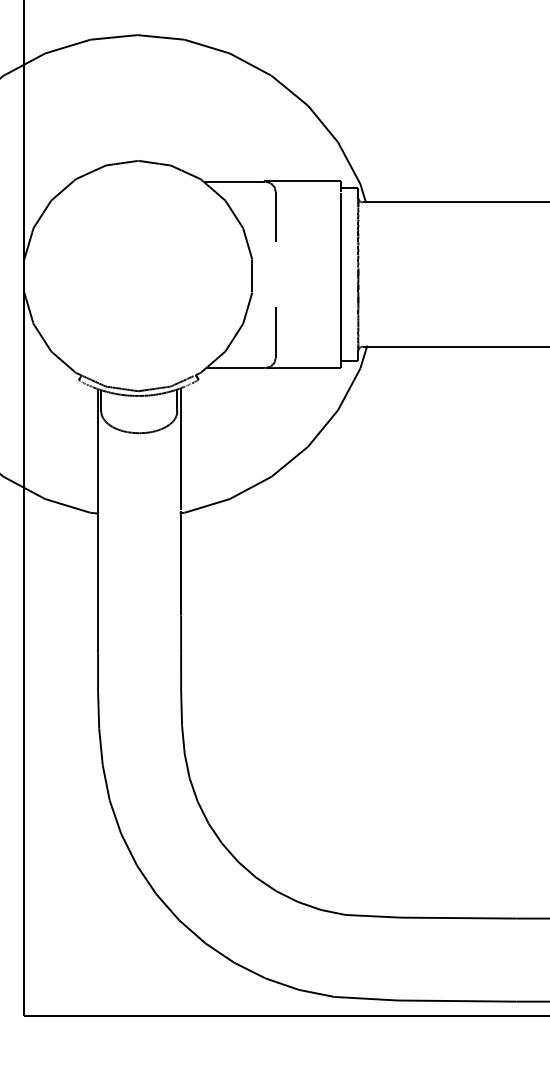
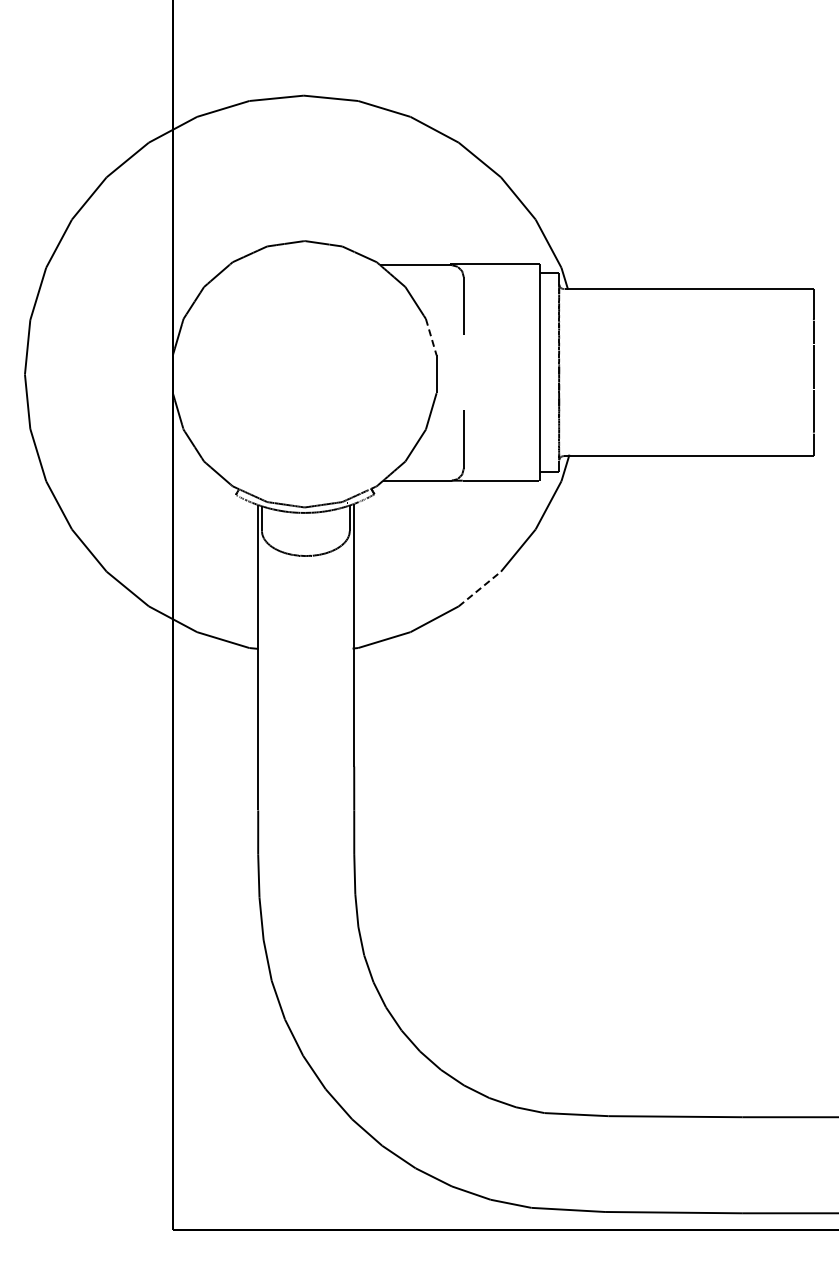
line: (247, 244) -> (431, 337), solid -> dashed
line: (290, 461) -> (480, 588), solid -> dashed

